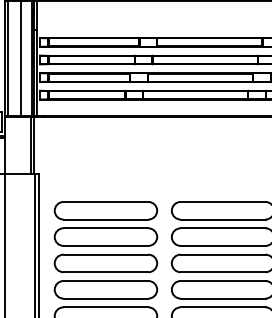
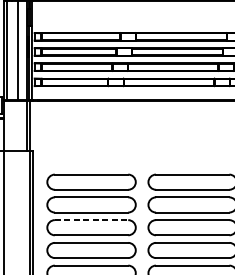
line: (106, 254) -> (92, 219), solid -> dashed

